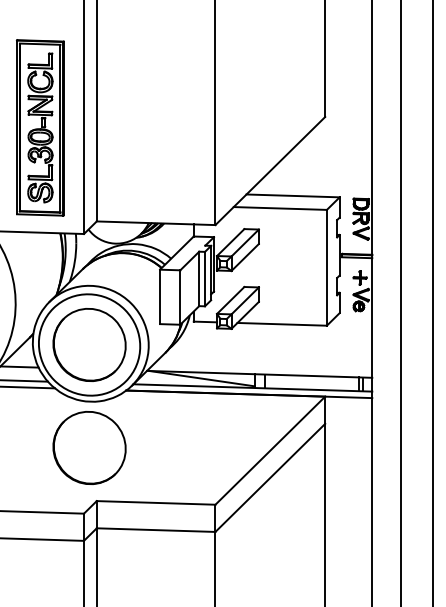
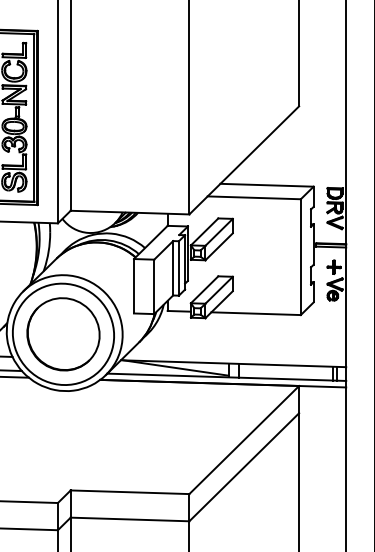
part: (89, 447) -> (63, 436), removed

